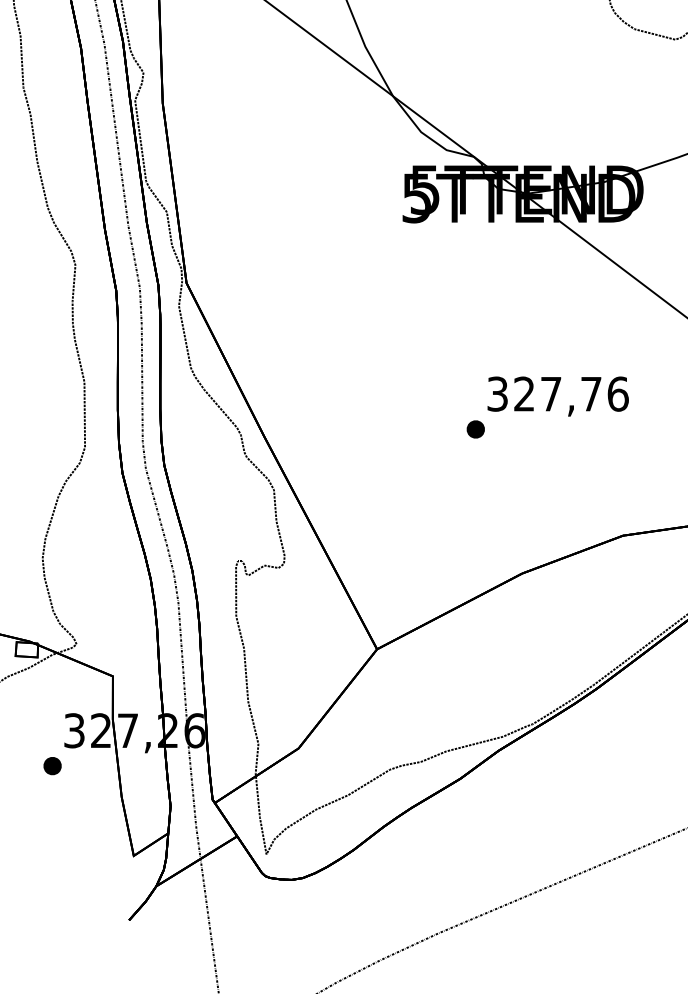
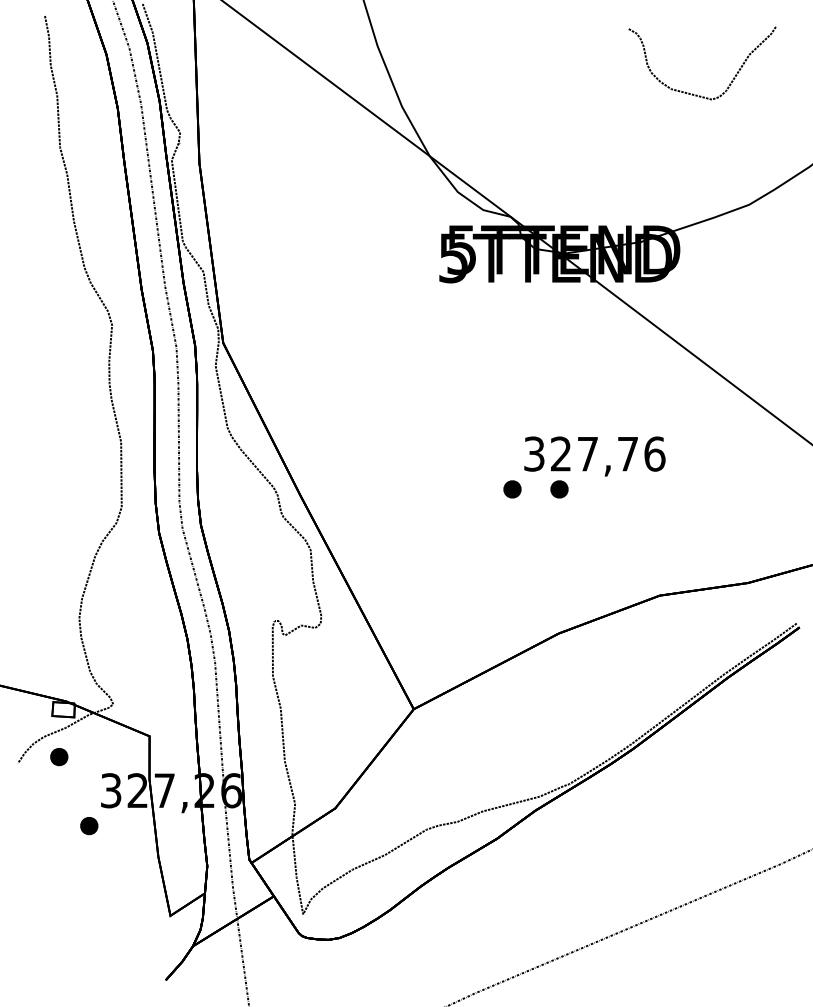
part: (522, 429) -> (559, 489), added
part: (22, 697) -> (59, 757), added

